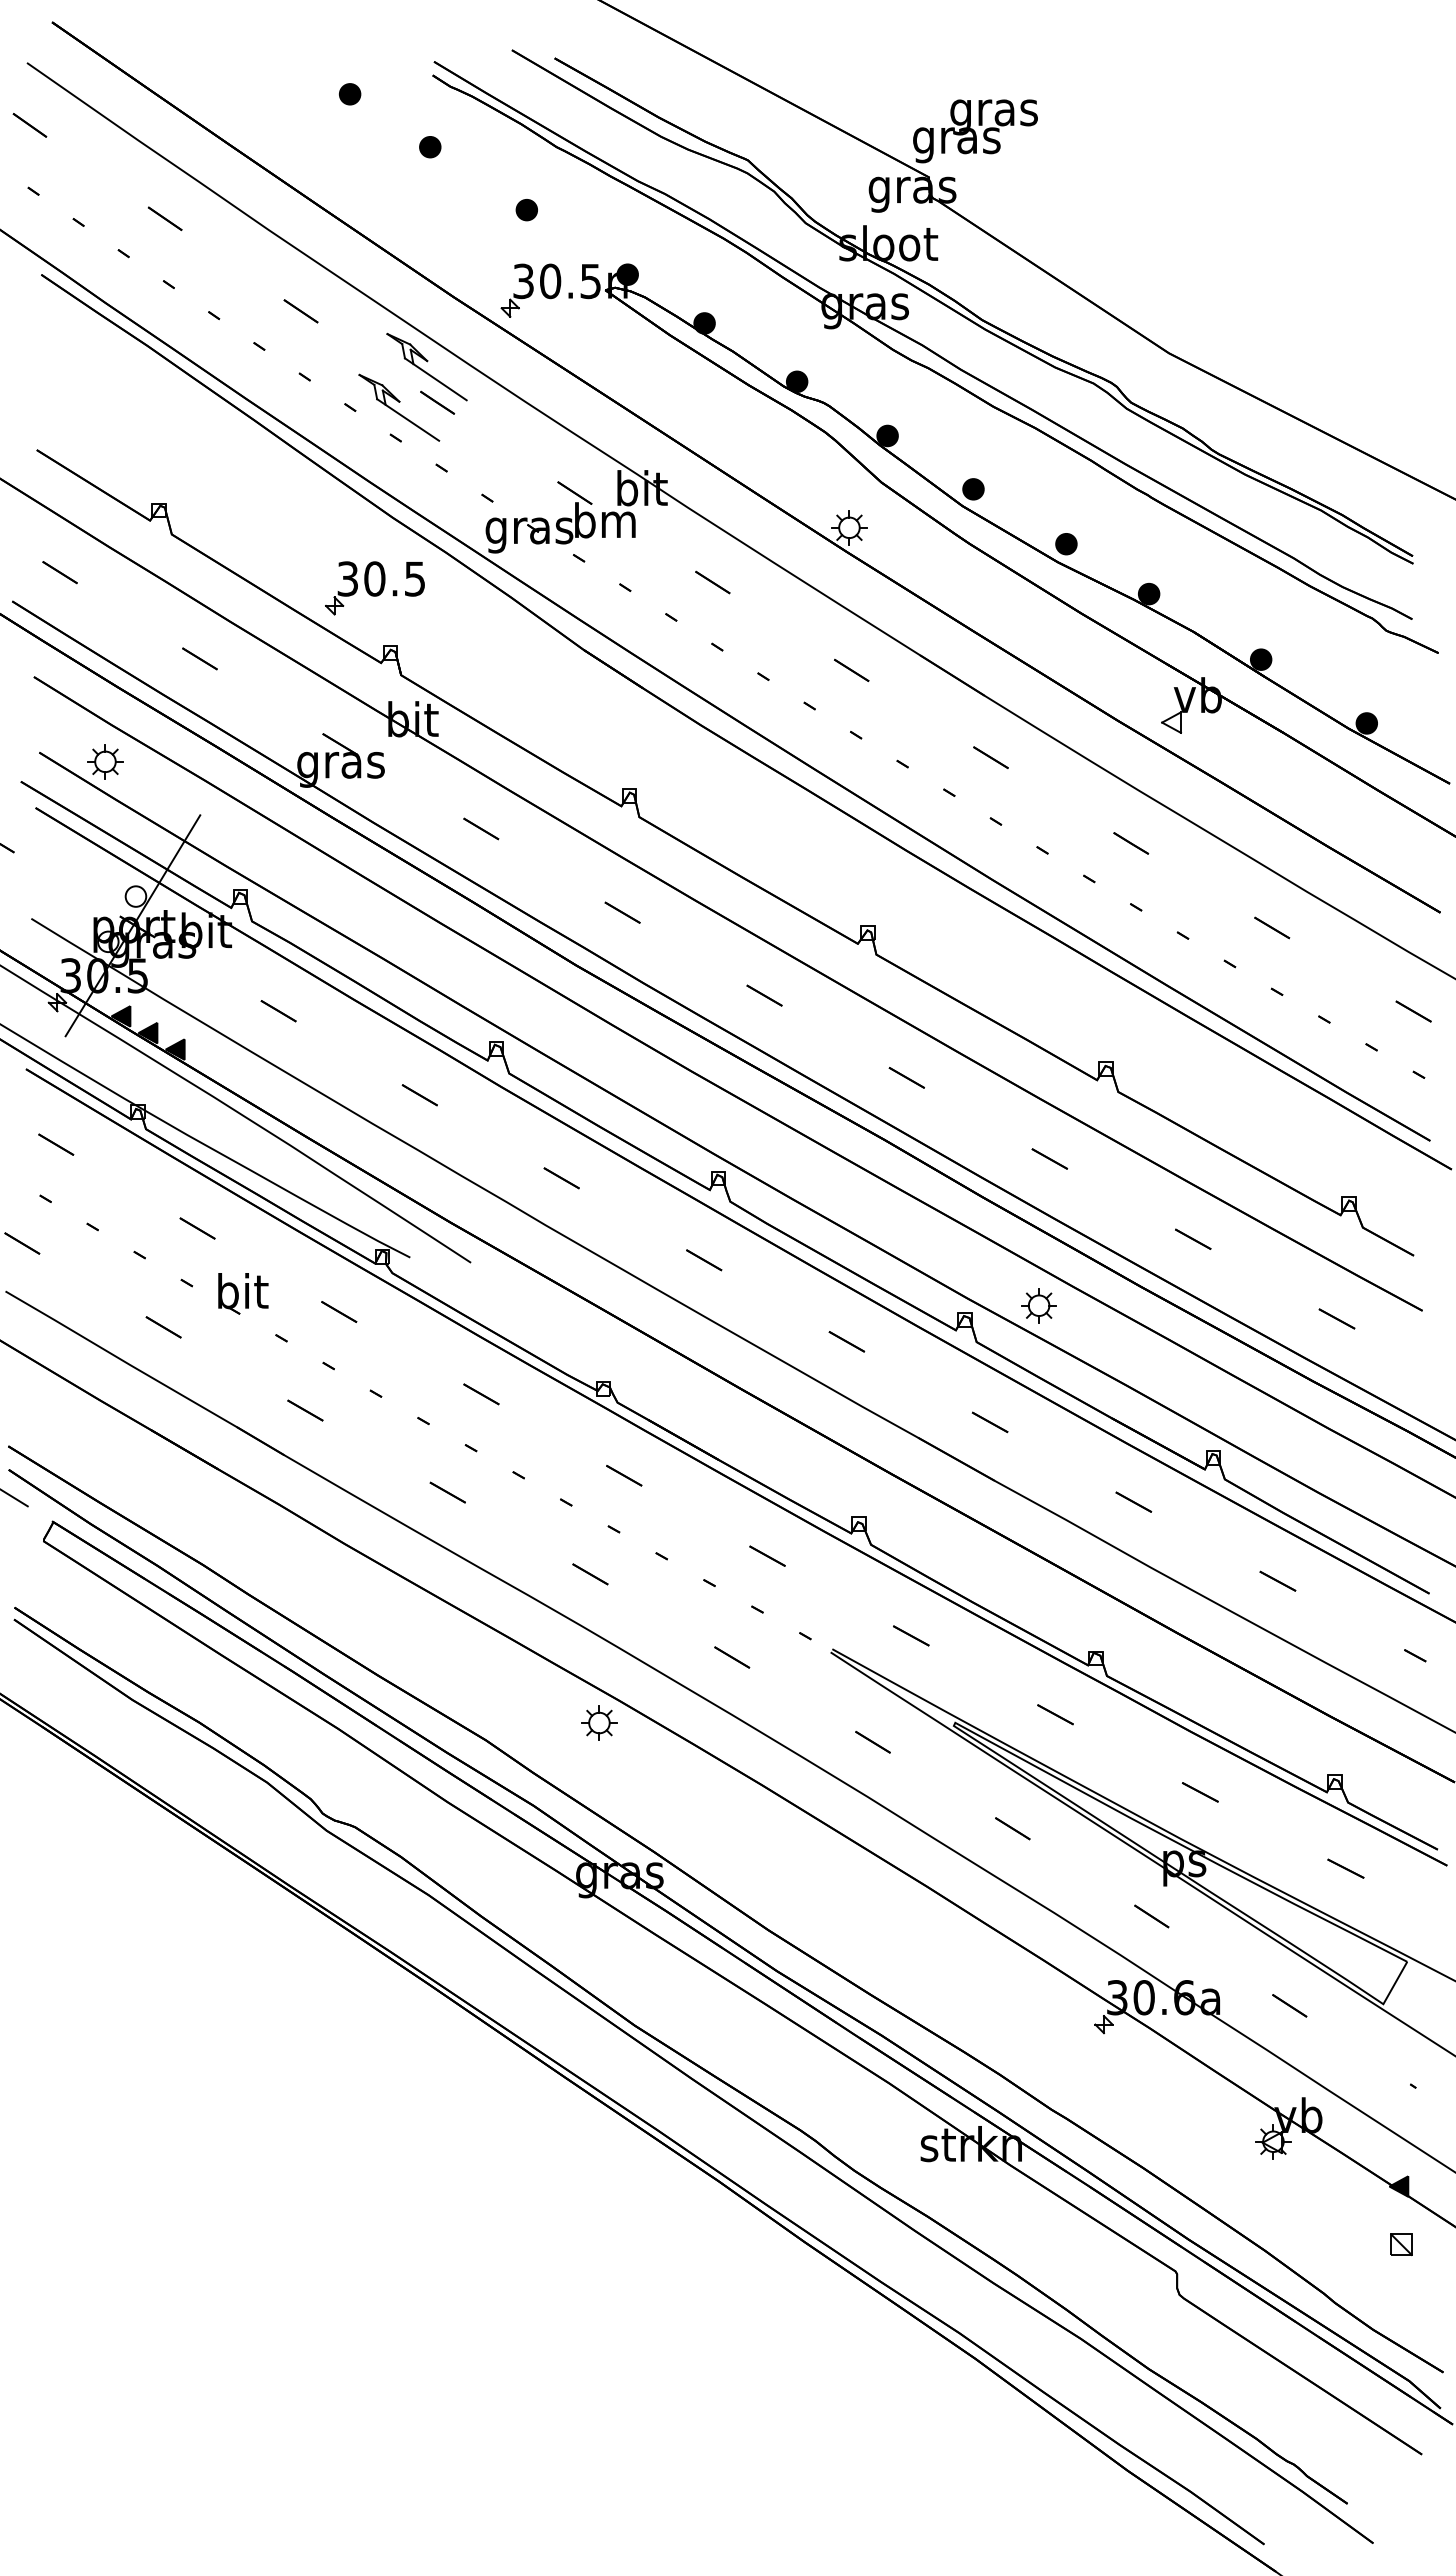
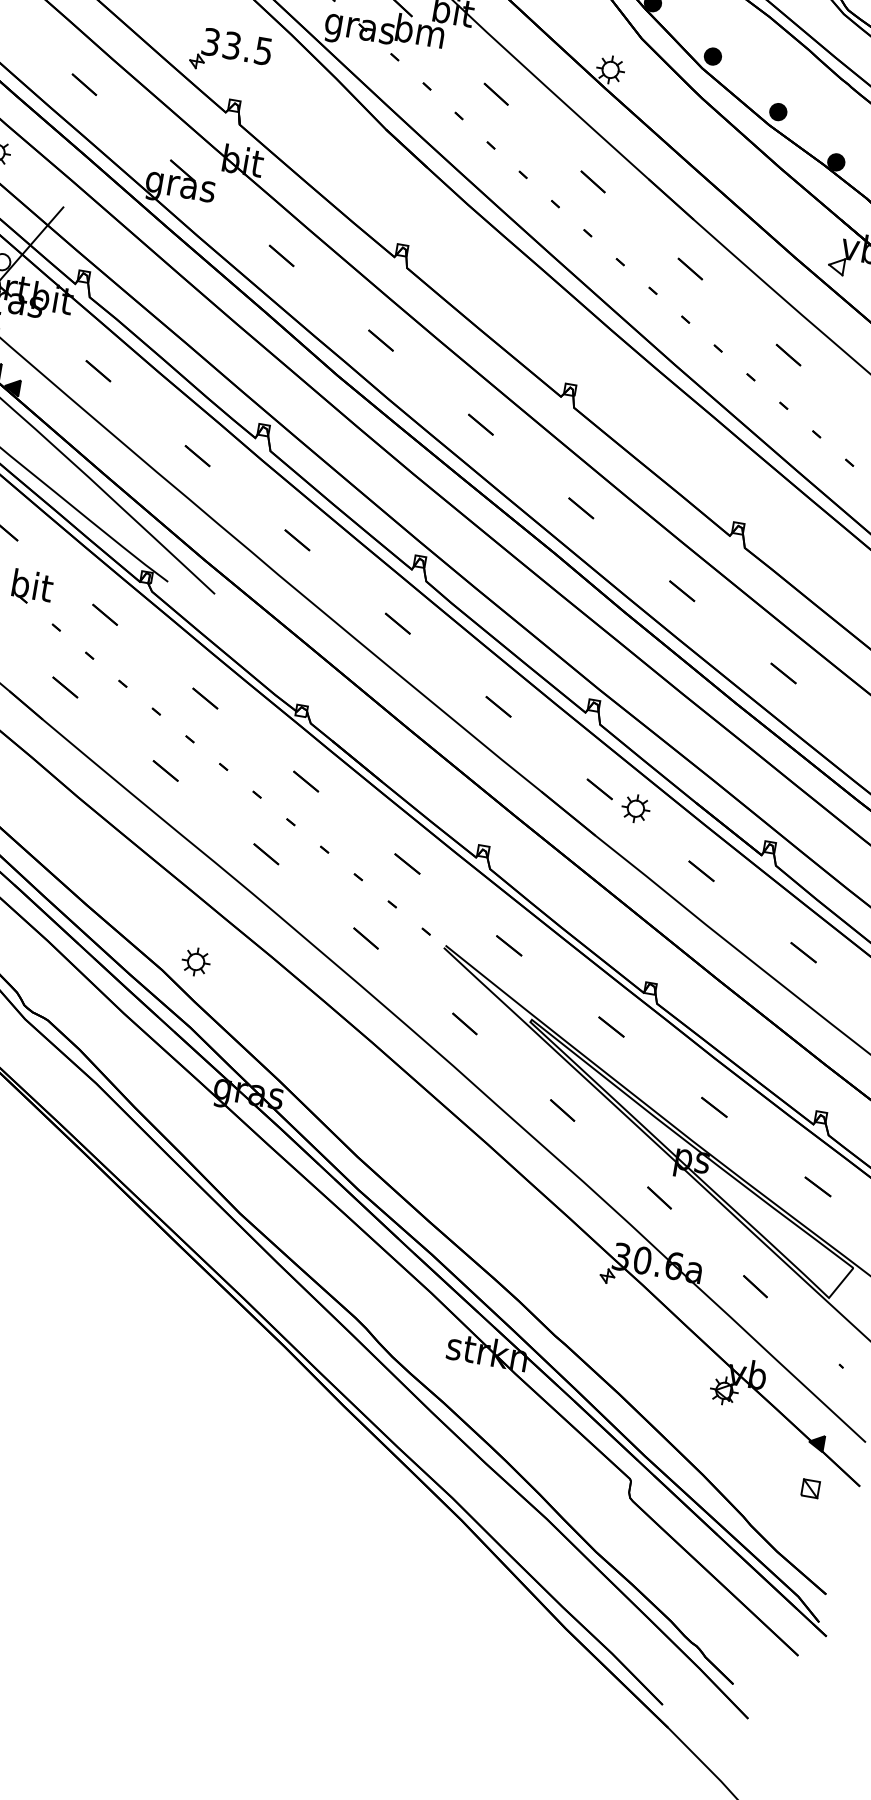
text: (374, 578) -> (231, 45), 30.5 -> 33.5
part: (1038, 1305) -> (635, 808), moved
part: (599, 1722) -> (196, 961), moved

